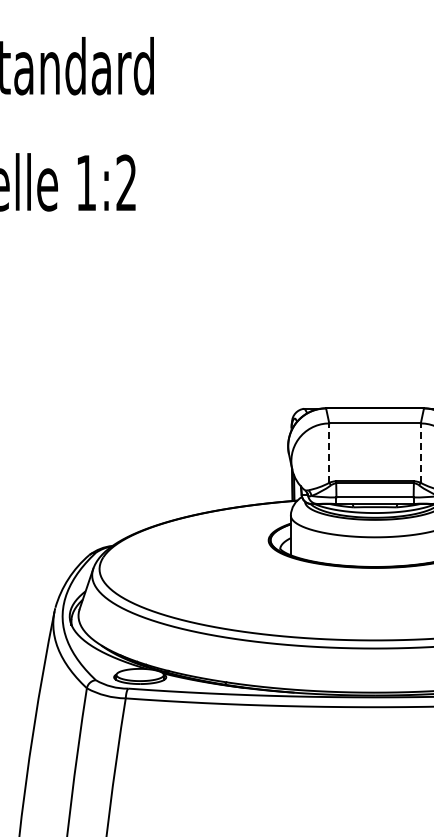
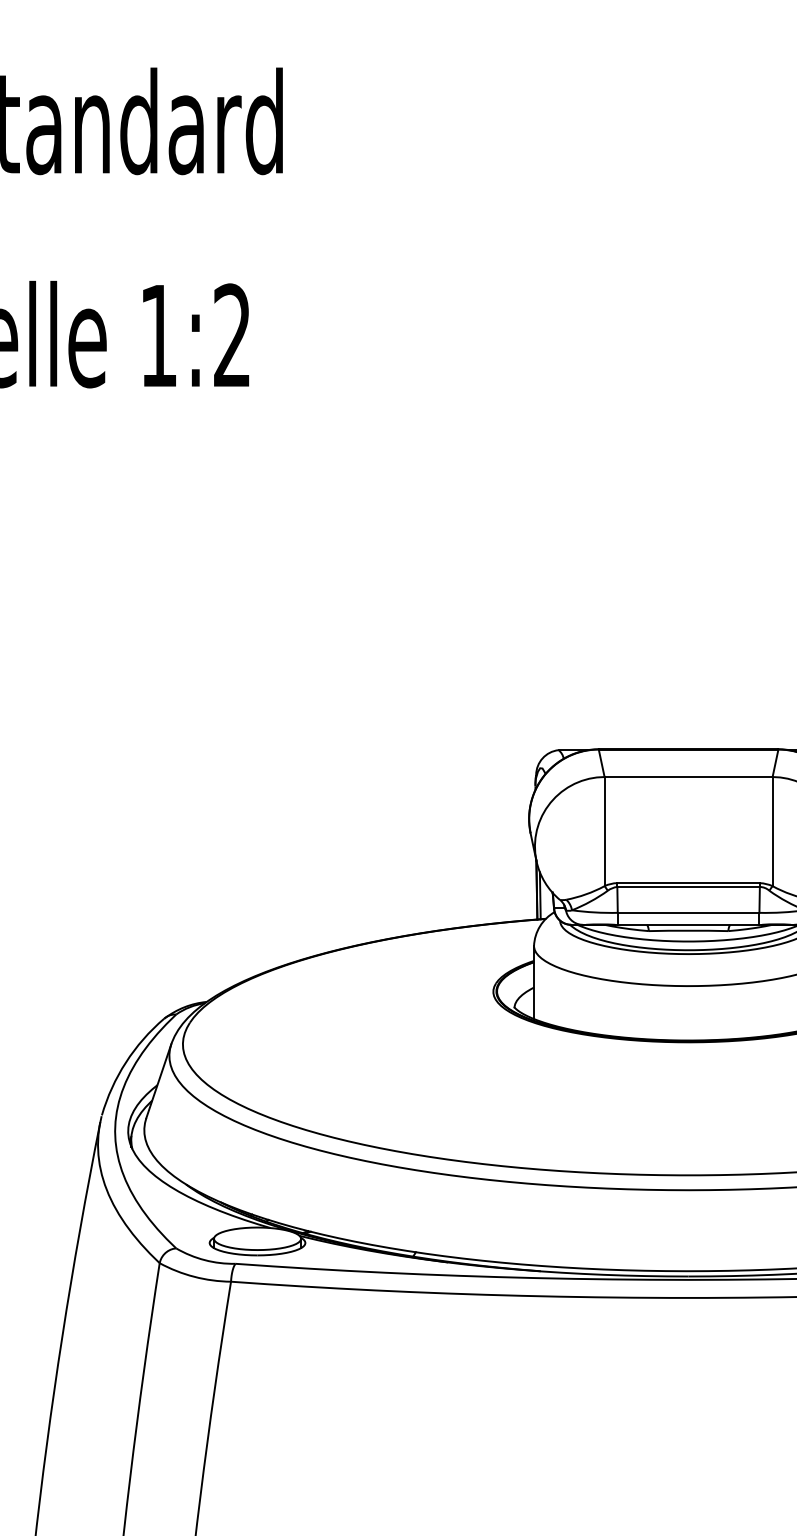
line: (329, 453) -> (604, 832), dashed -> solid
line: (420, 453) -> (772, 832), dashed -> solid

